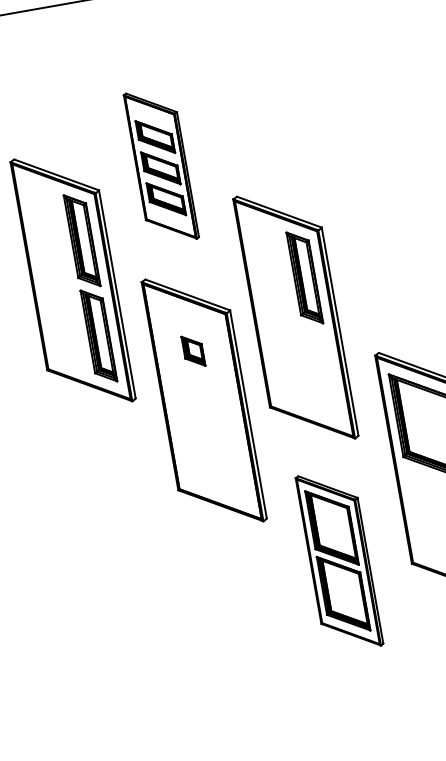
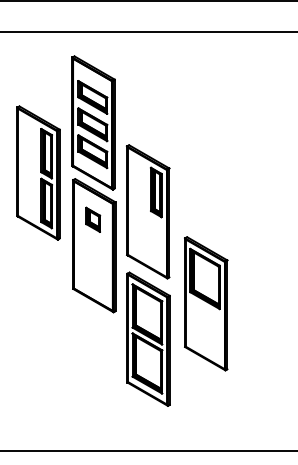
part: (161, 165) -> (93, 122), size x1.67
part: (193, 350) -> (93, 219), size x1.43
part: (339, 559) -> (148, 338), size x1.43

